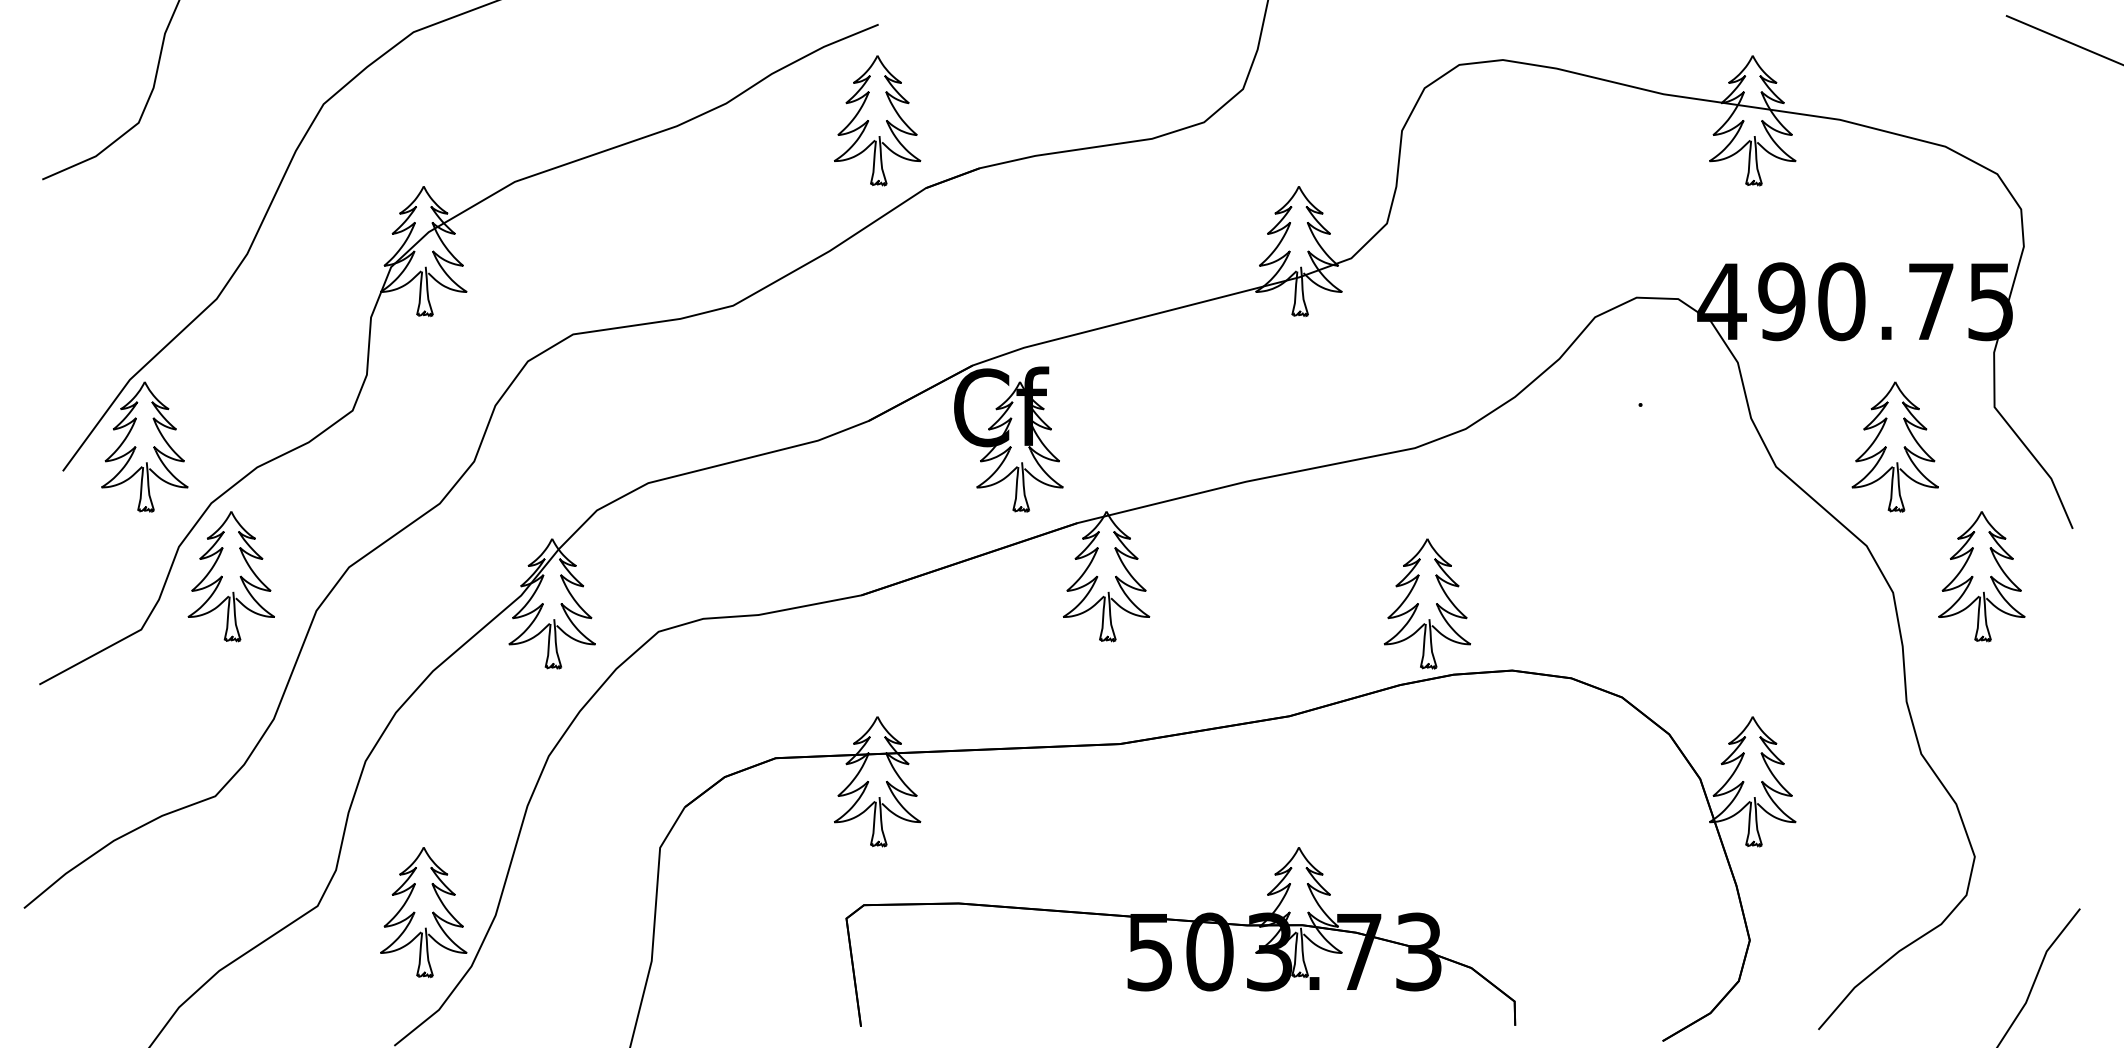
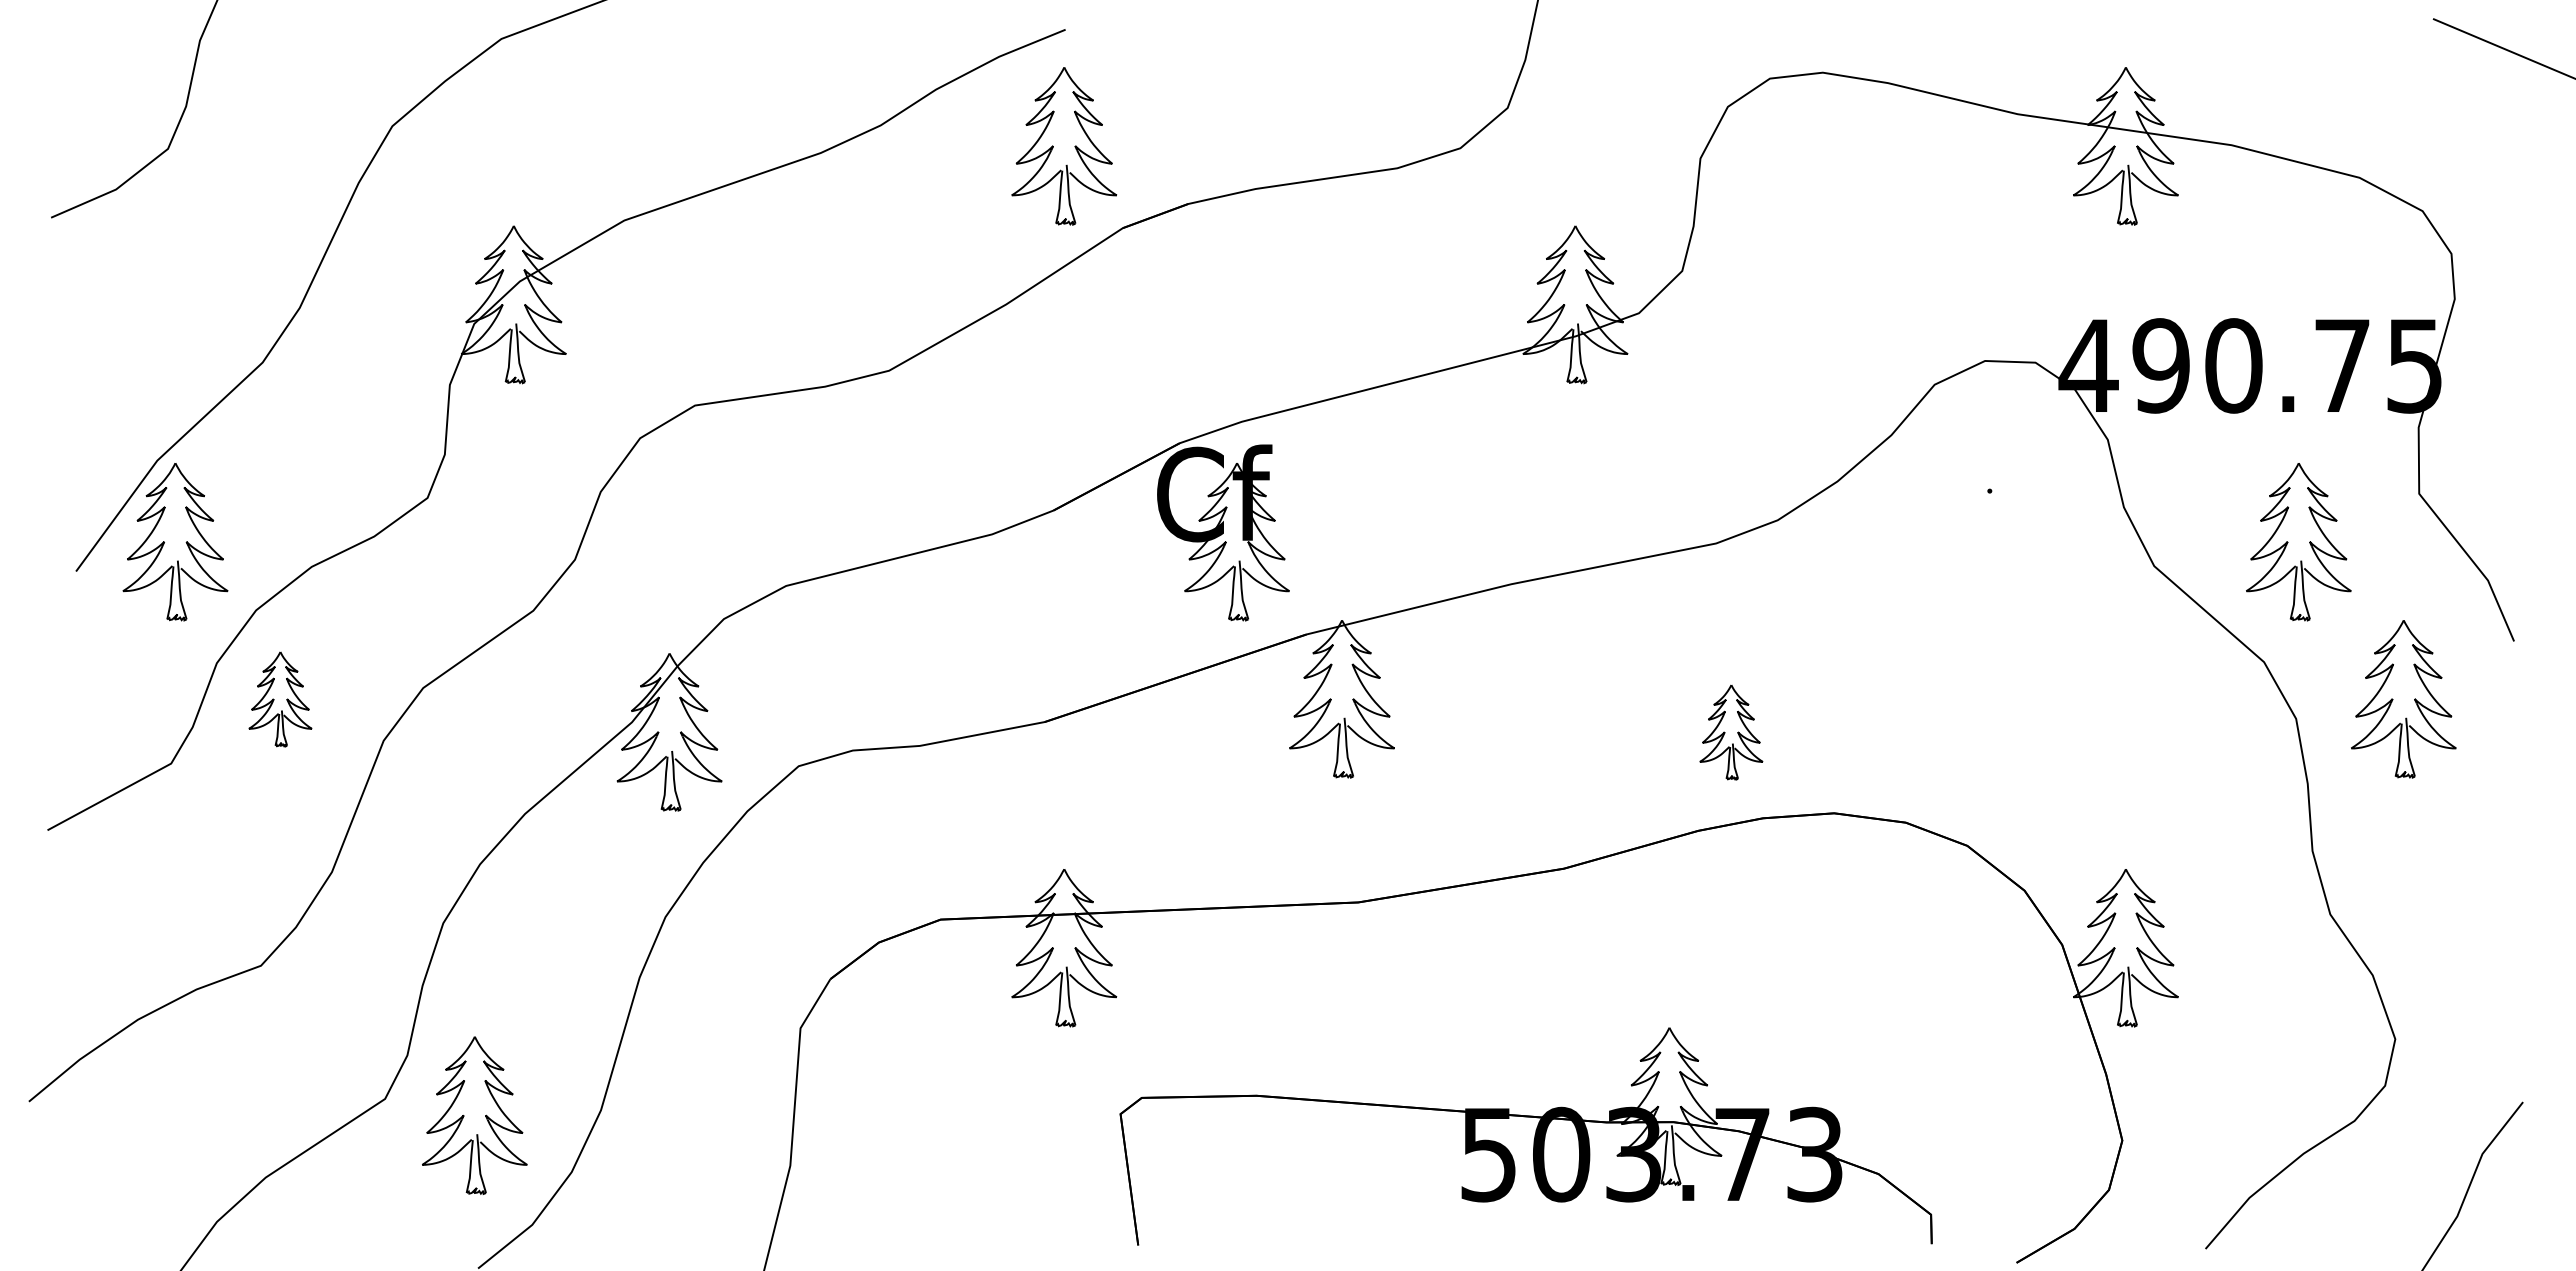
part: (231, 576) -> (280, 699), size x0.6
part: (1427, 603) -> (1731, 732), size x0.6
part: (415, 912) -> (464, 1115), moved
part: (1186, 940) -> (1533, 1140), moved

